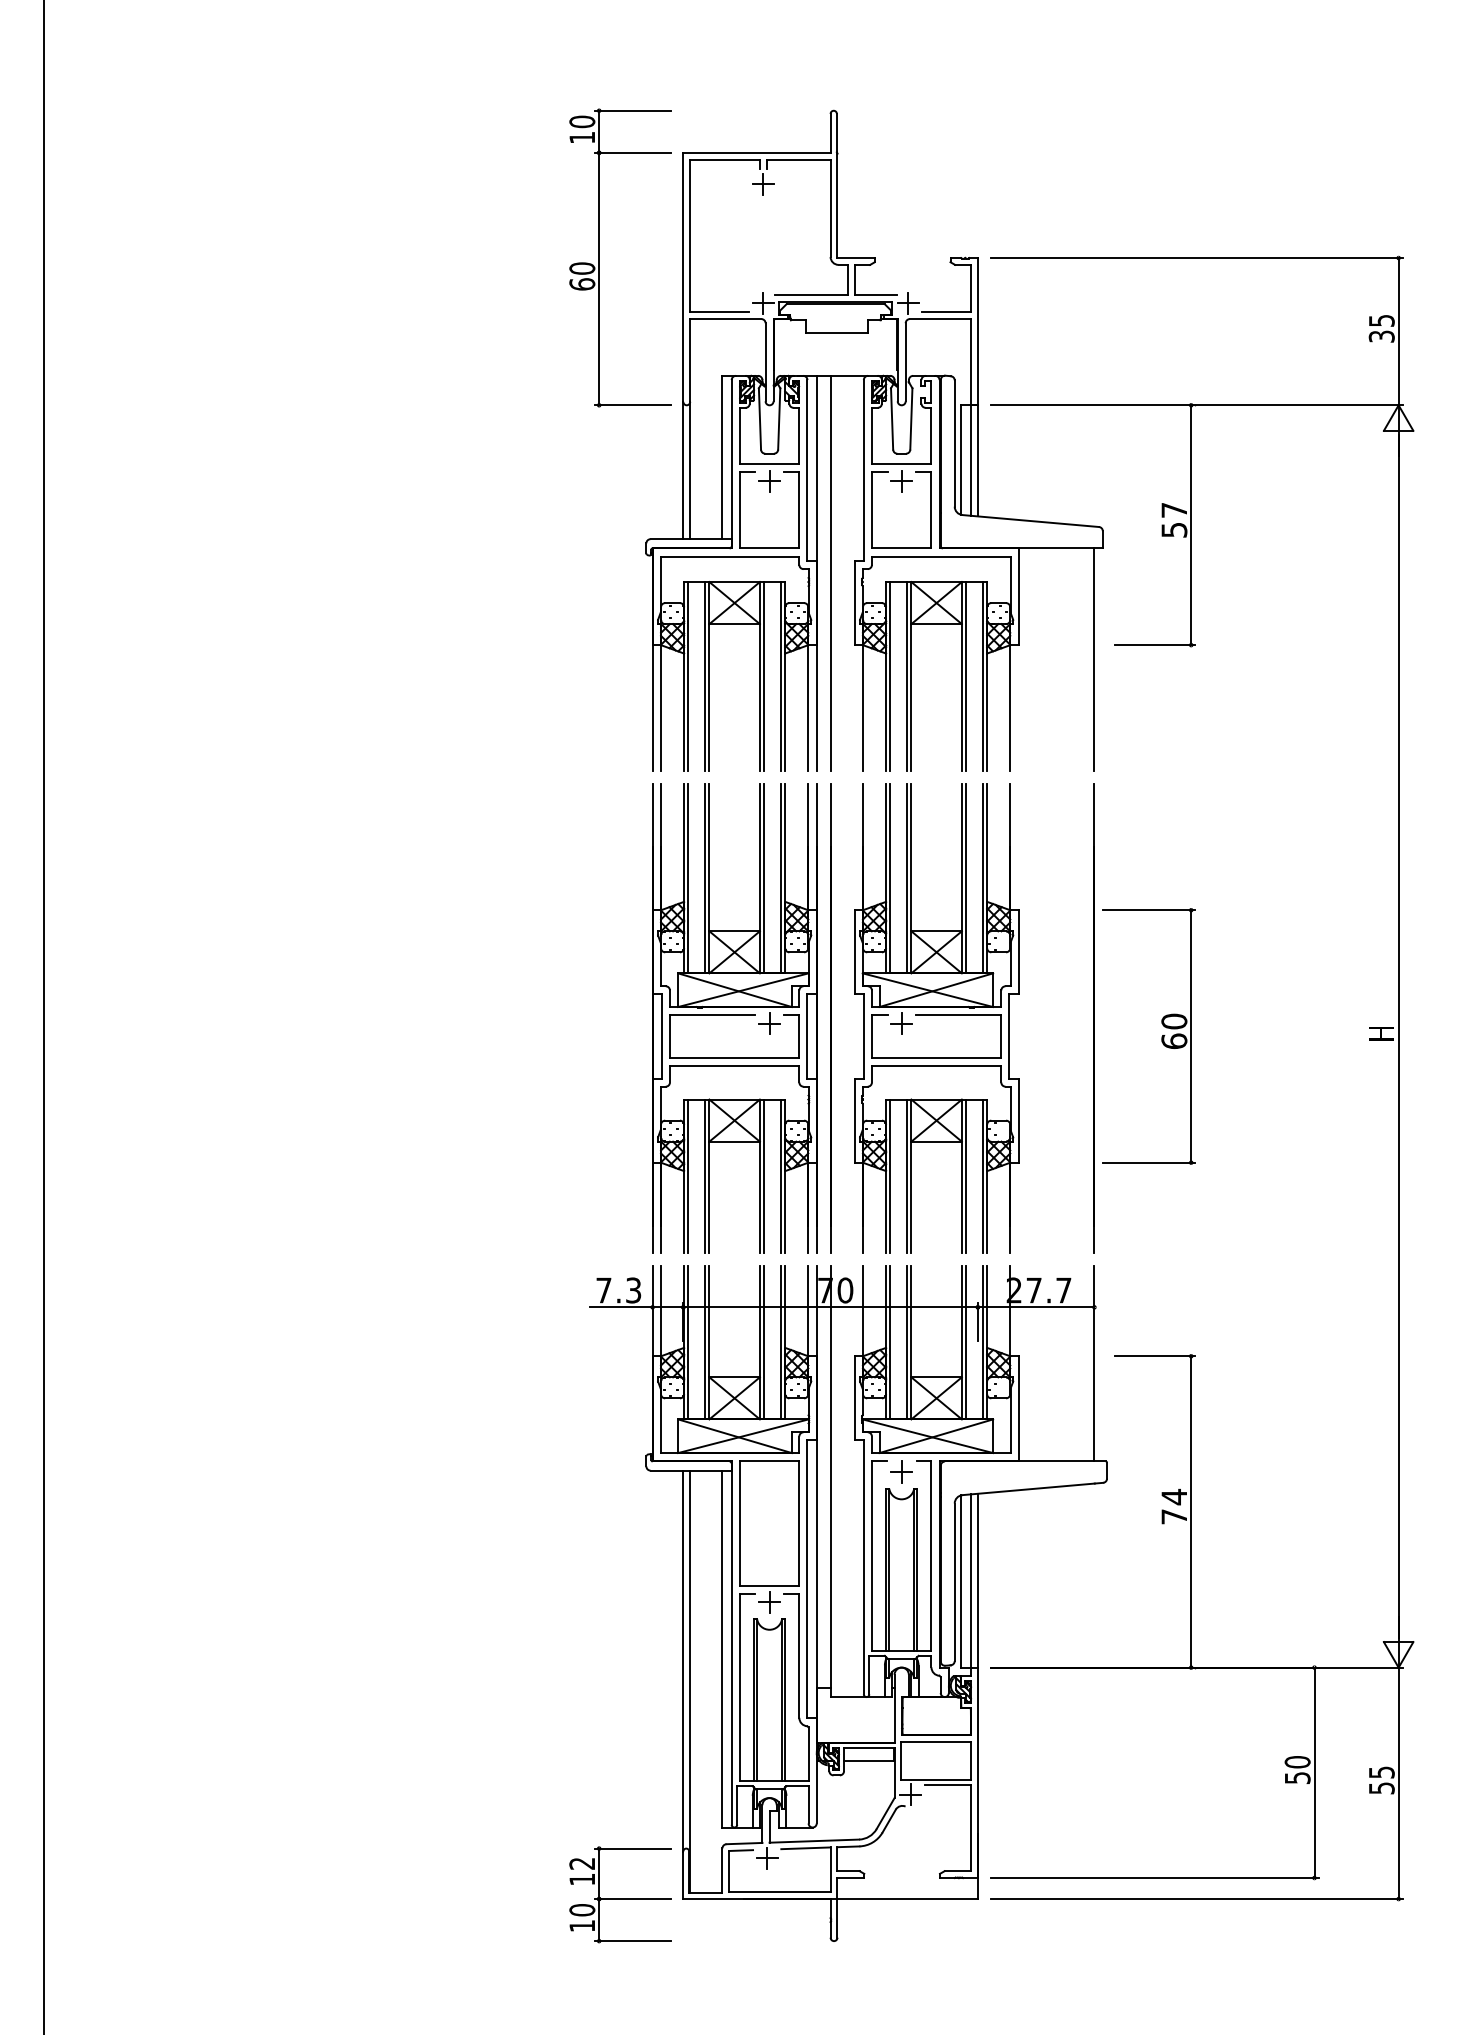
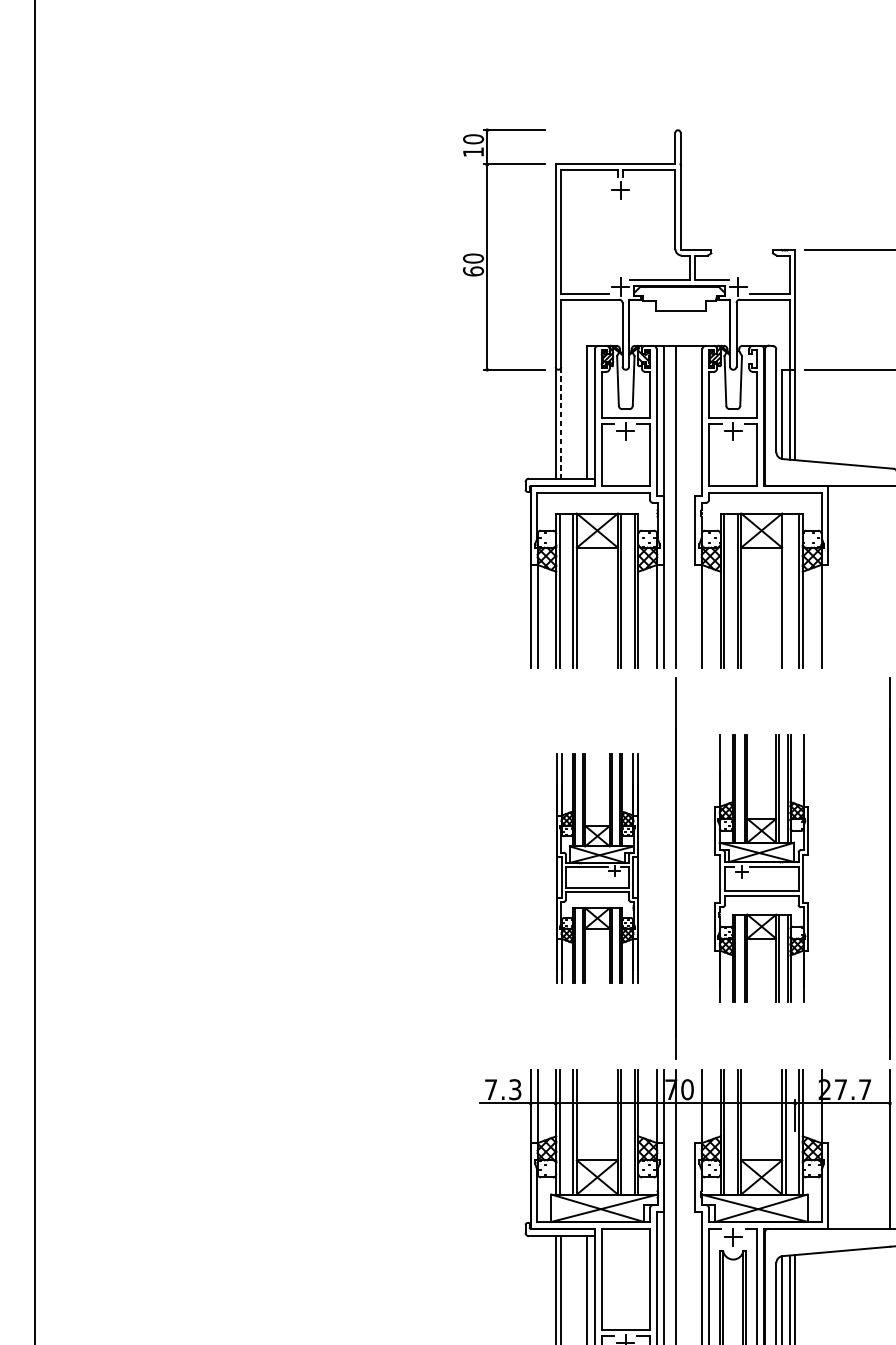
line: (690, 470) -> (561, 422), solid -> dashed
line: (1094, 659) -> (890, 576), removed
line: (966, 676) -> (785, 590), removed
part: (734, 1018) -> (597, 868), size x0.6
part: (936, 1018) -> (761, 868), size x0.7

